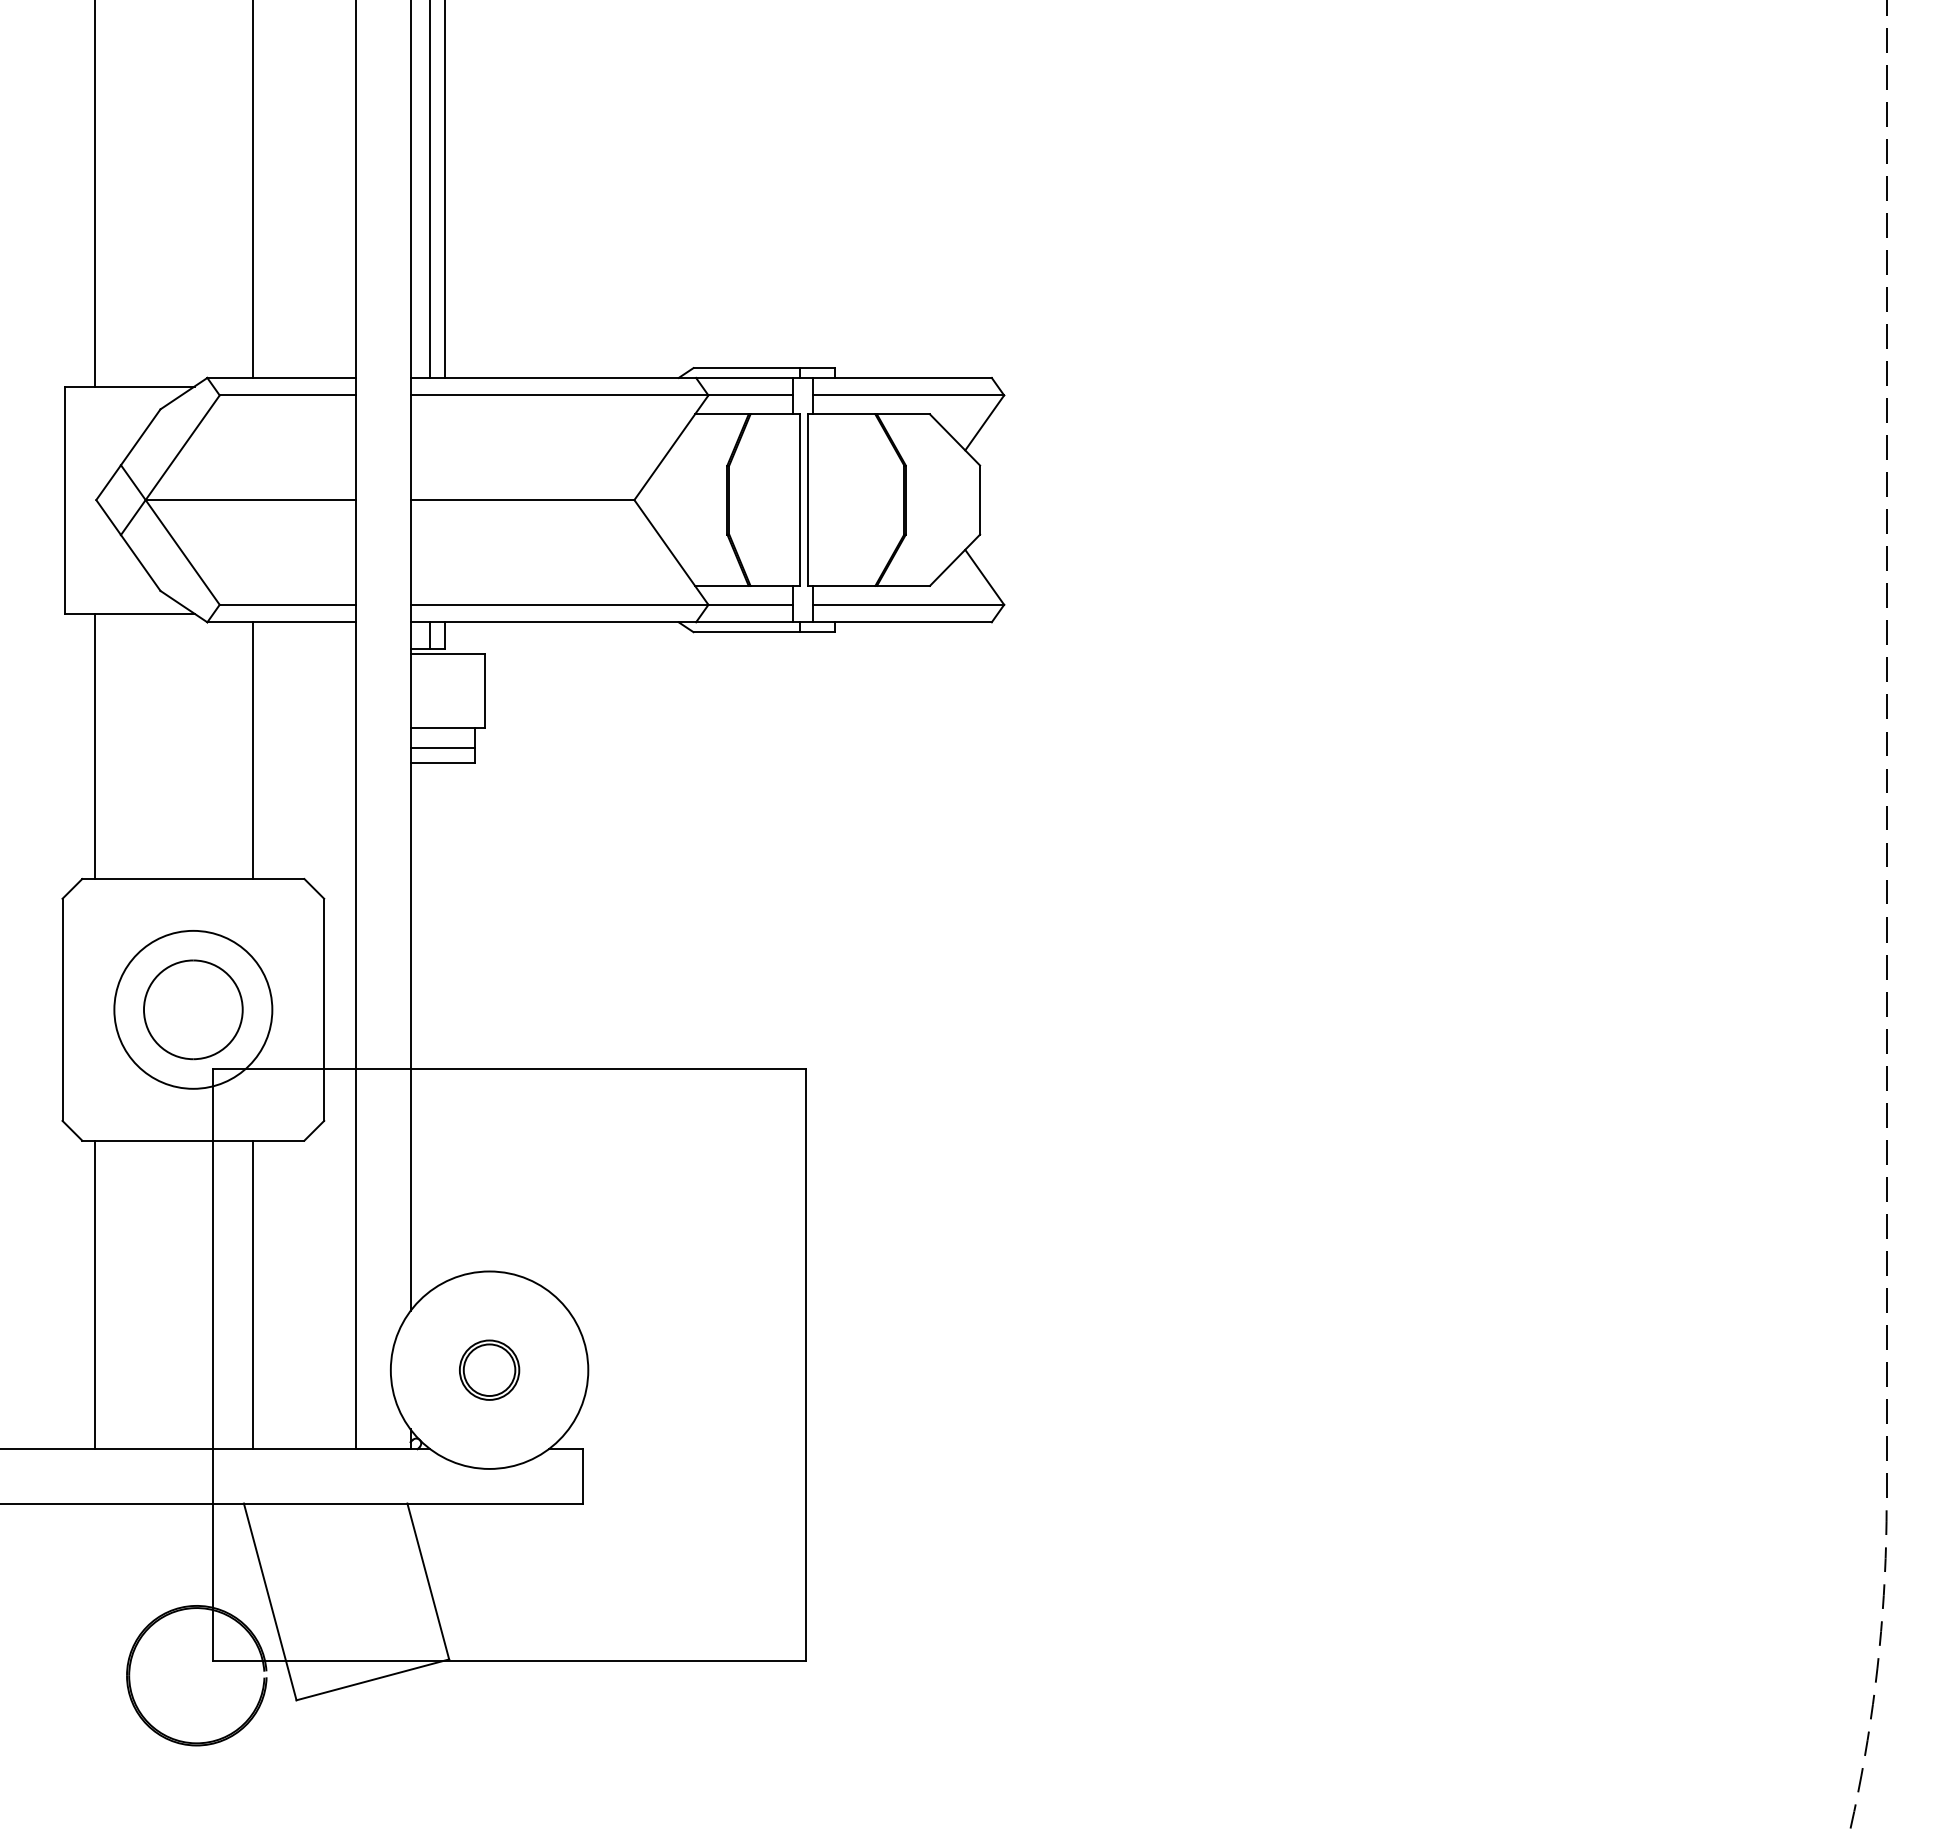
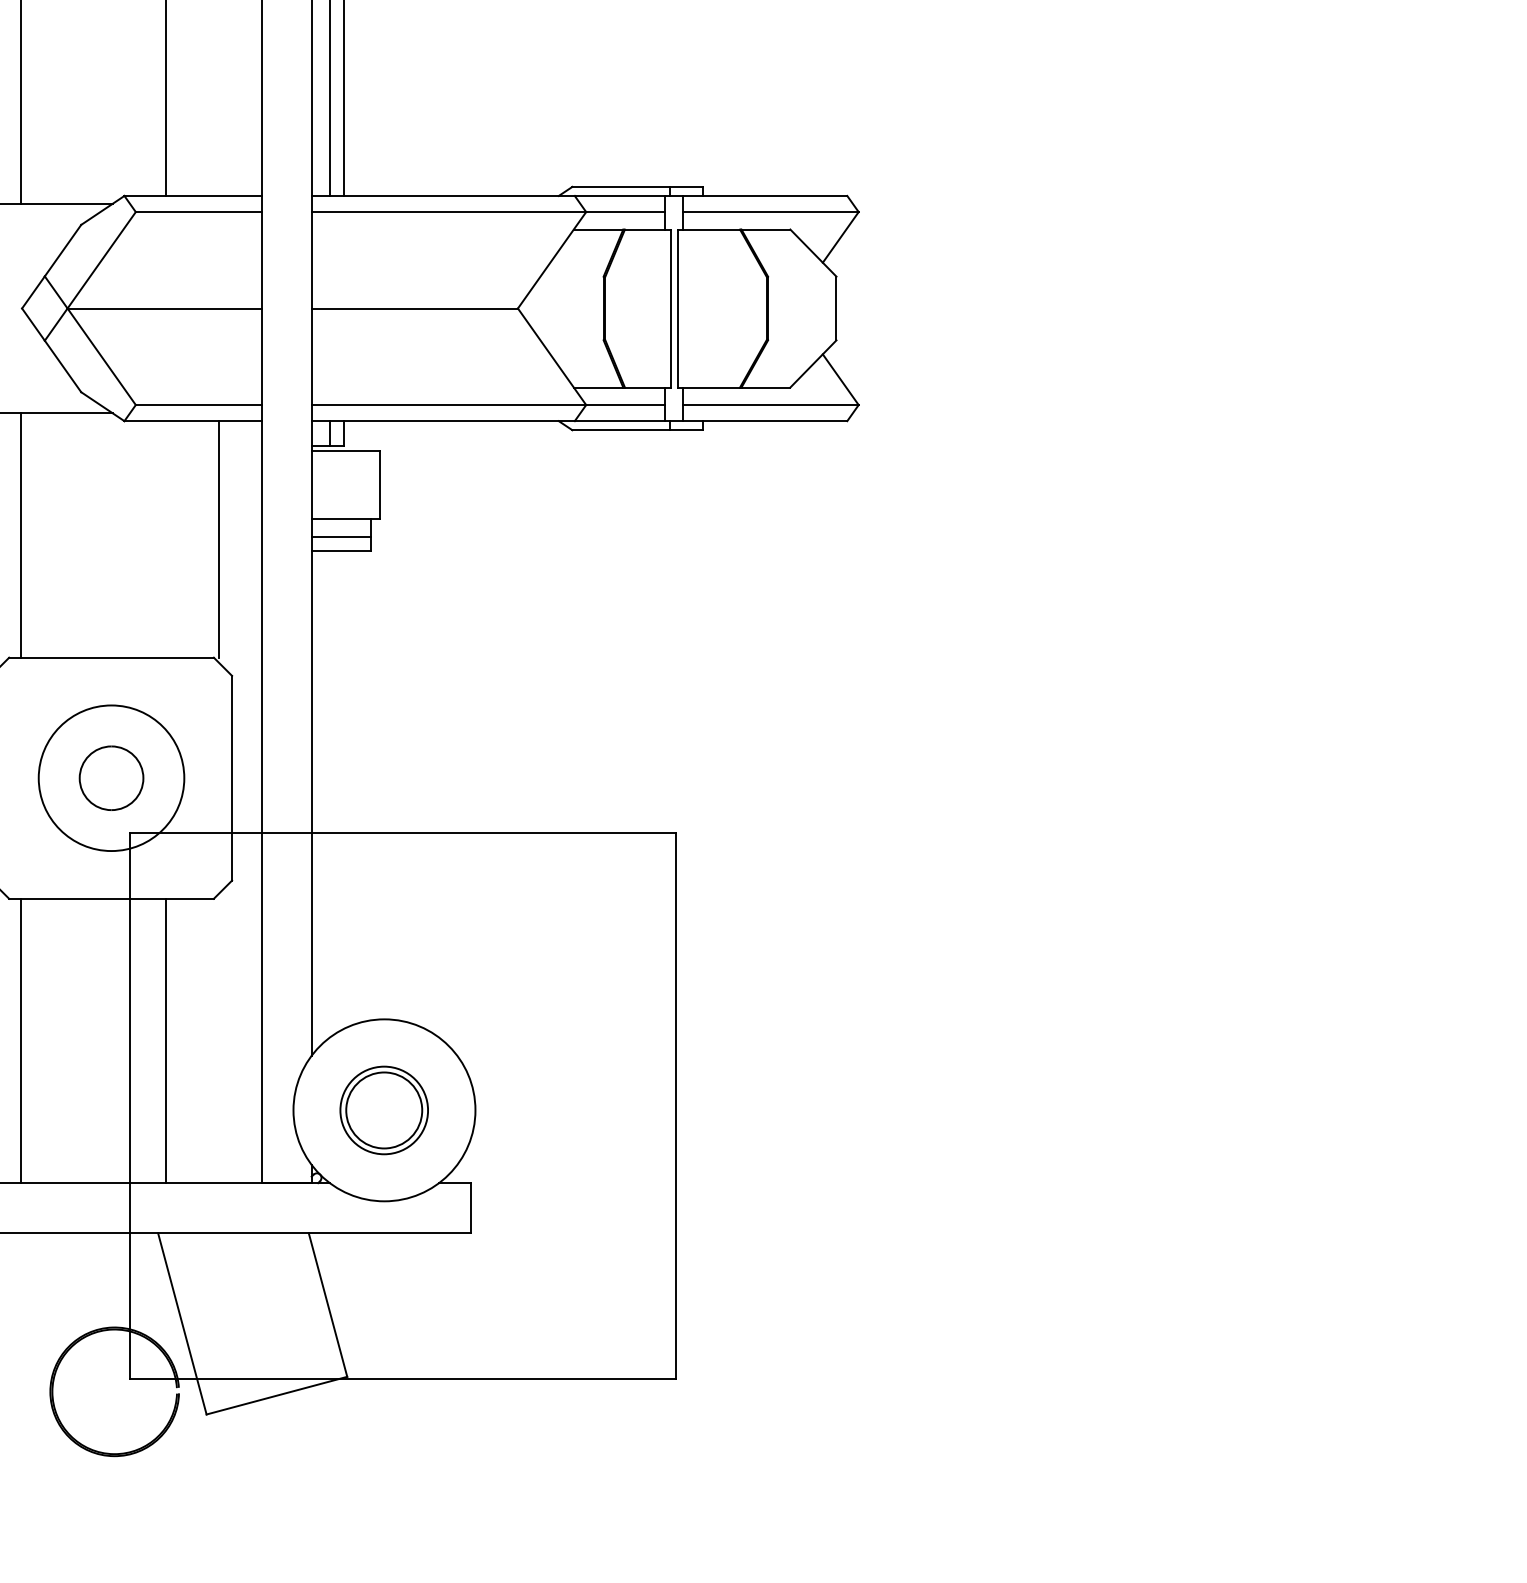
line: (252, 750) -> (218, 539), moved
part: (193, 1009) -> (111, 777), size x0.7
part: (489, 1369) -> (384, 1109), size x1.6

